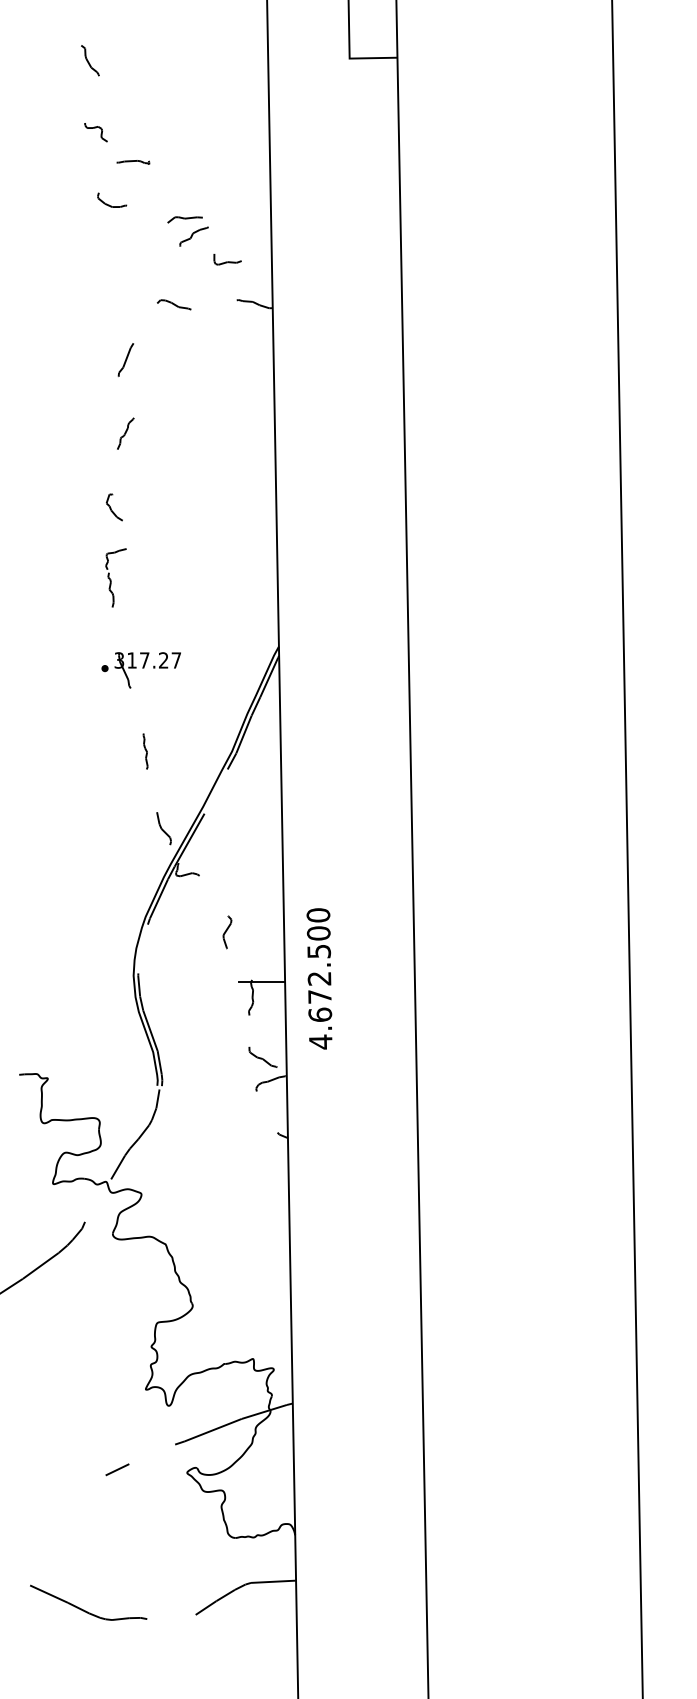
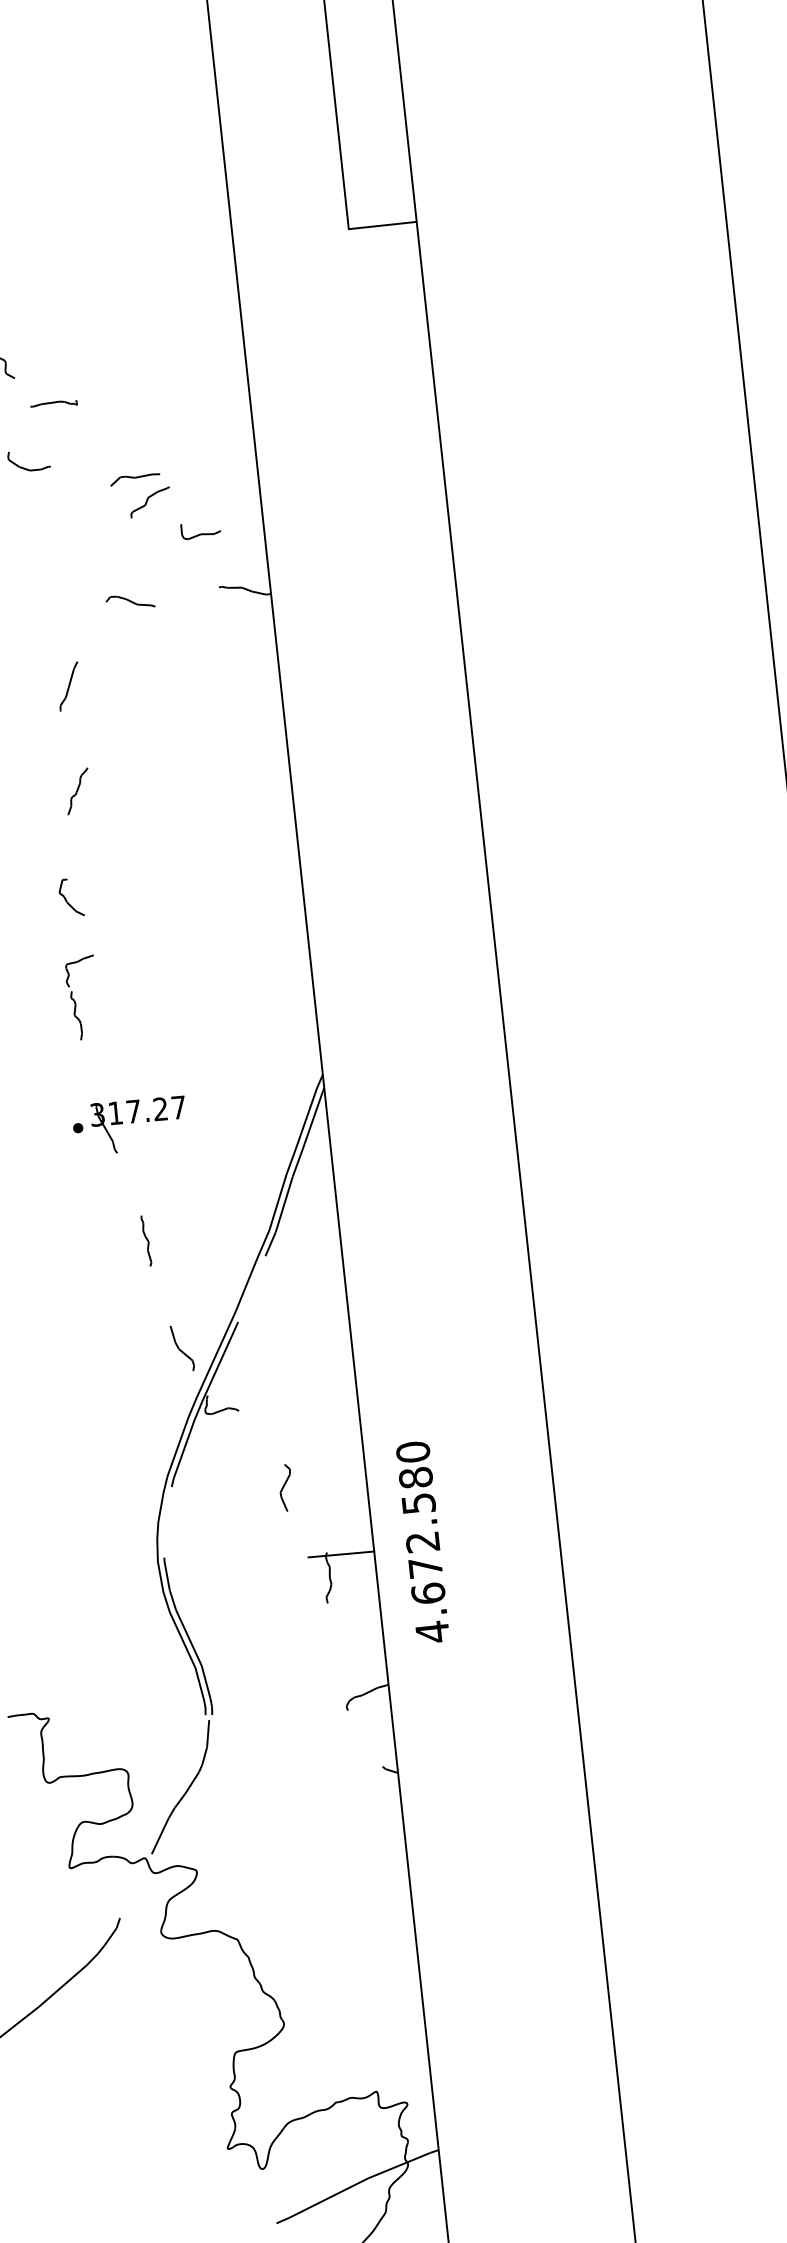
text: (318, 933) -> (415, 1478), 4.672.500 -> 4.672.580
curve: (261, 1057) -> (350, 1661), removed

